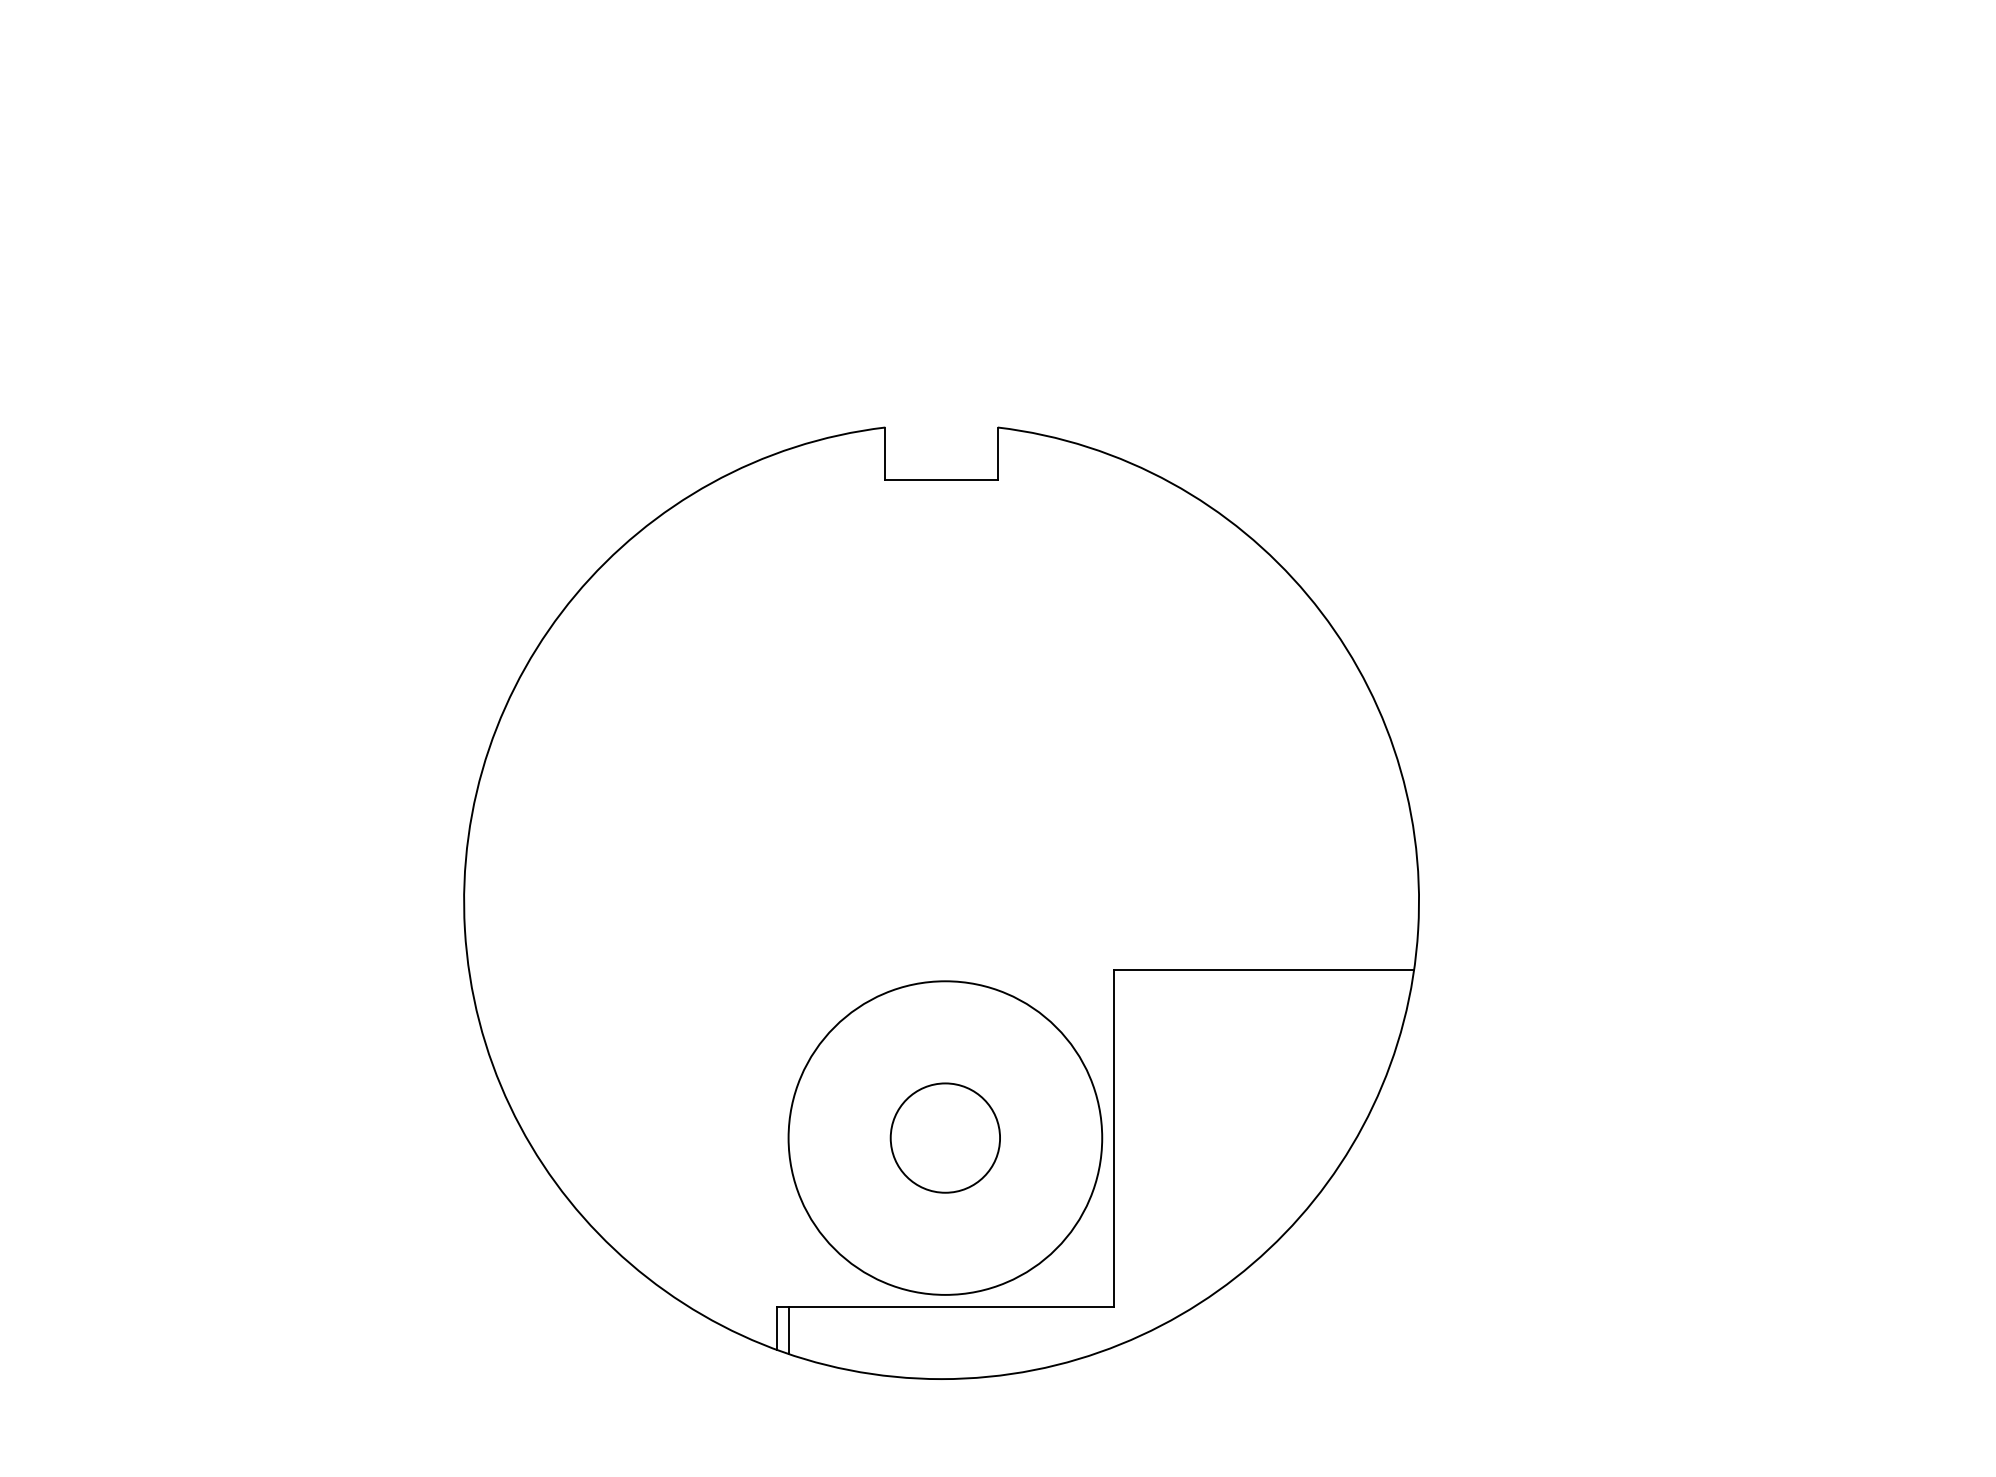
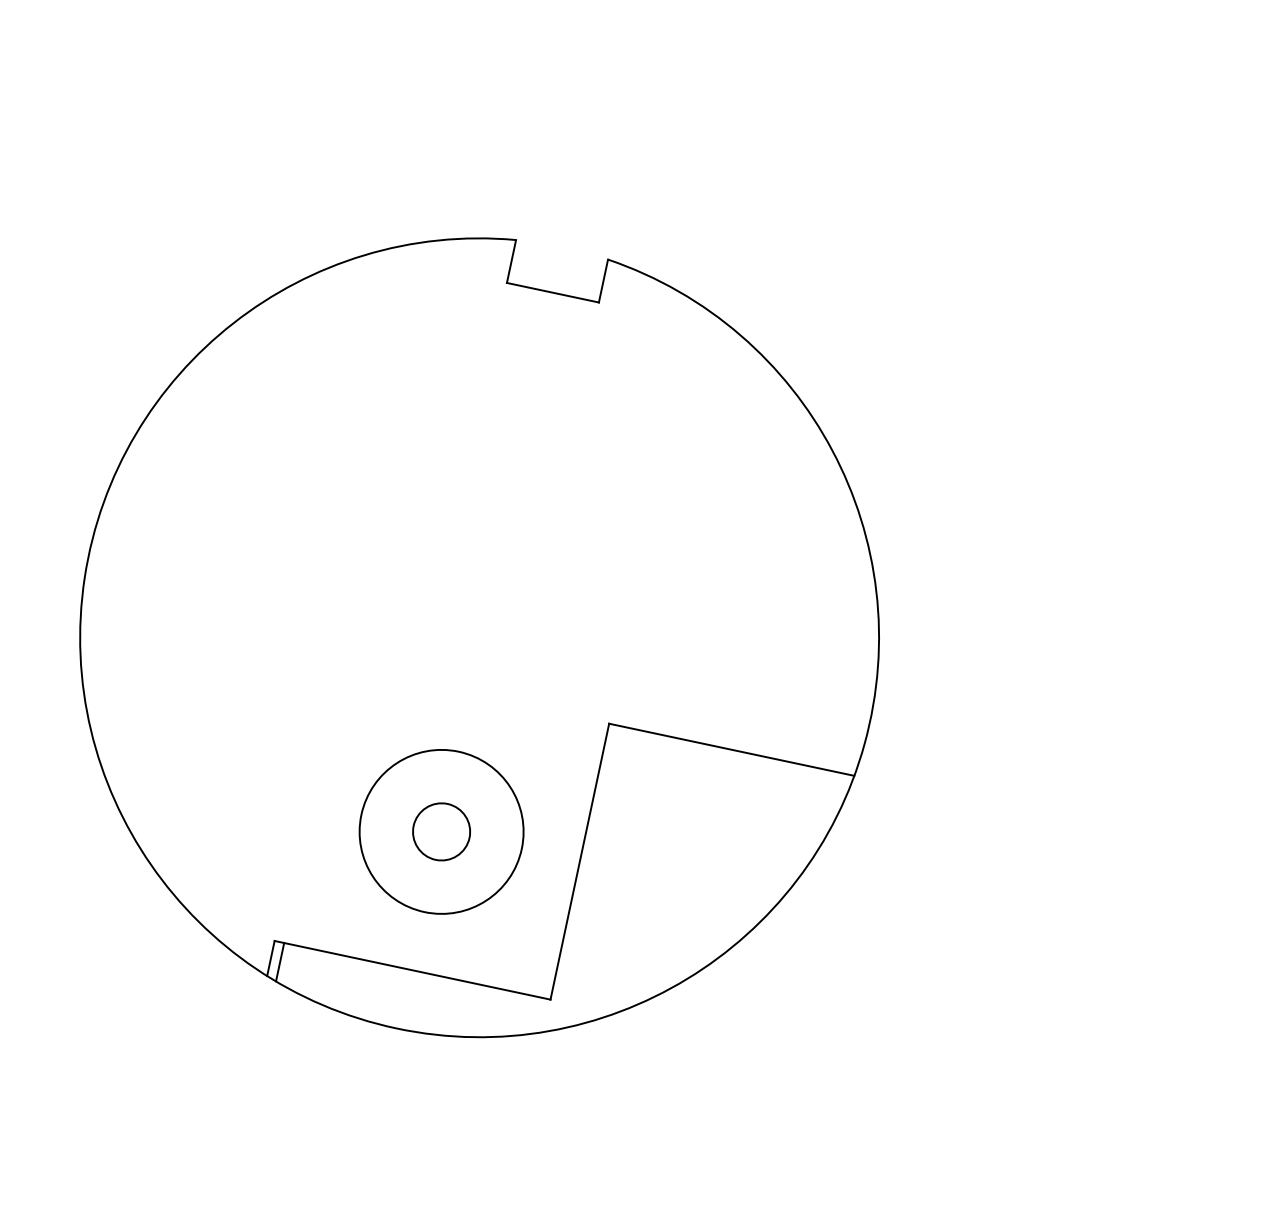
circle: (945, 1137) -> (441, 831), size x0.62
circle: (945, 1138) -> (441, 832), size x0.62

